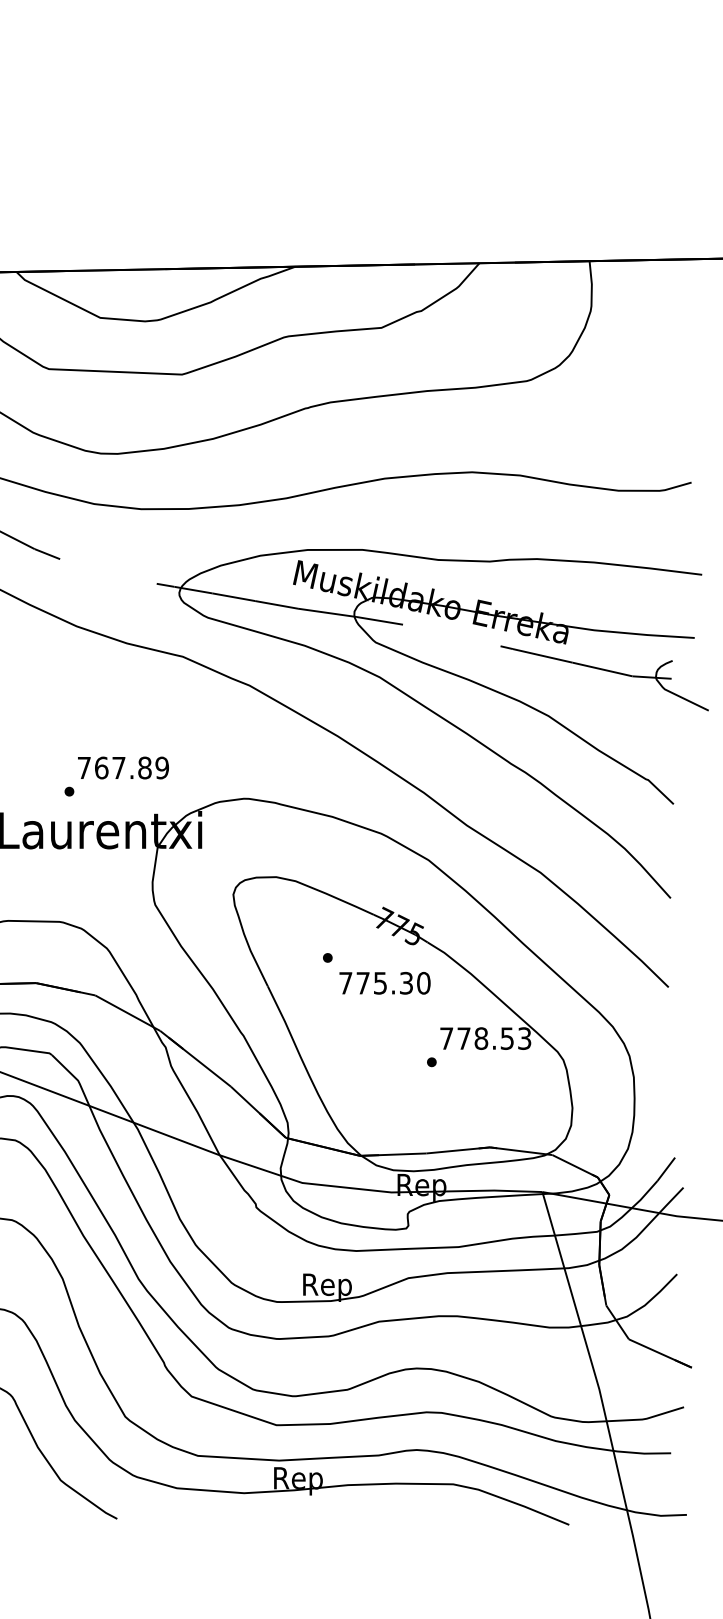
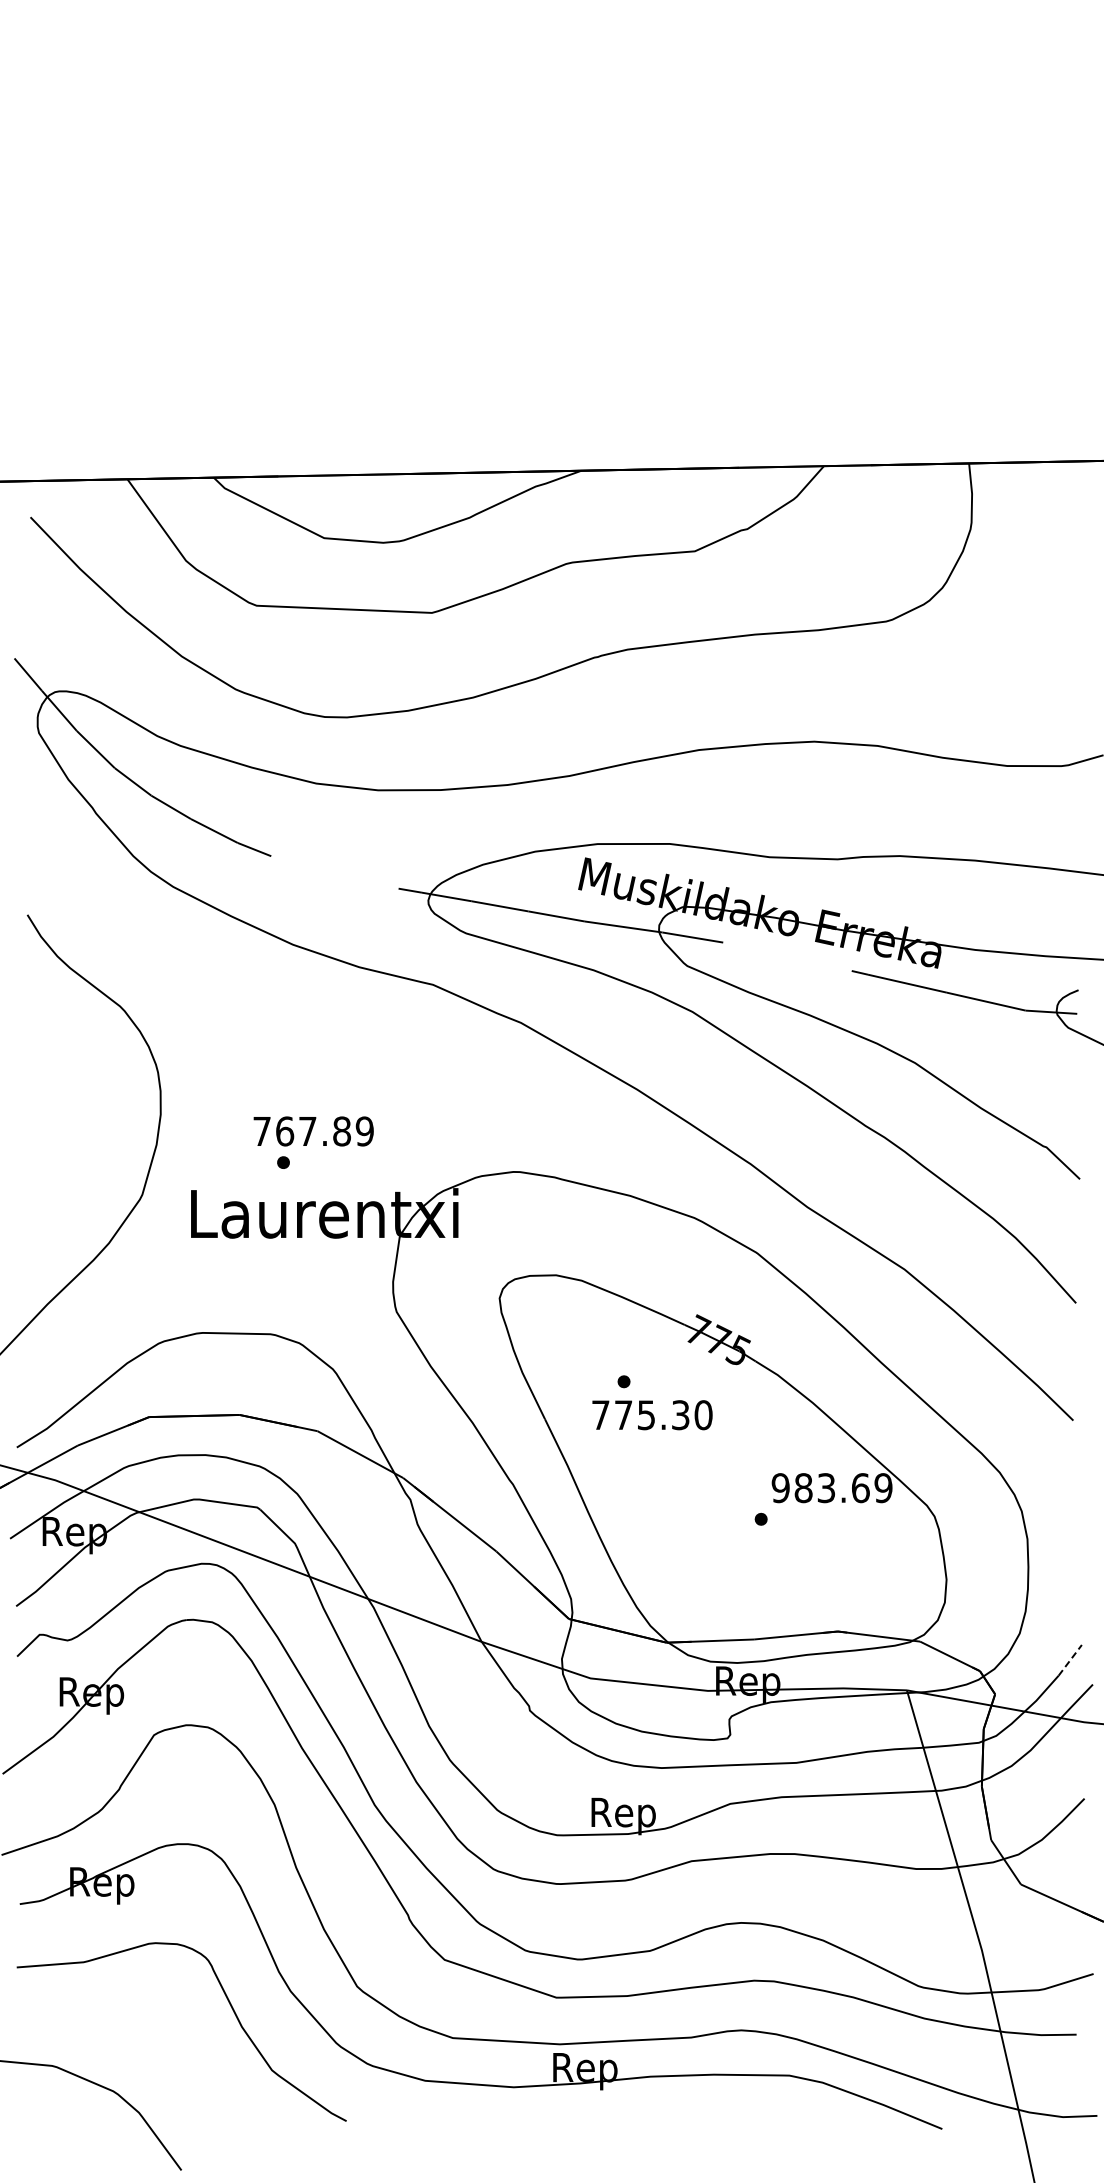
text: (123, 768) -> (313, 1131), moved
text: (385, 983) -> (652, 1415), moved
text: (485, 1038) -> (831, 1488), 778.53 -> 983.69
line: (666, 1168) -> (1070, 1659), solid -> dashed

